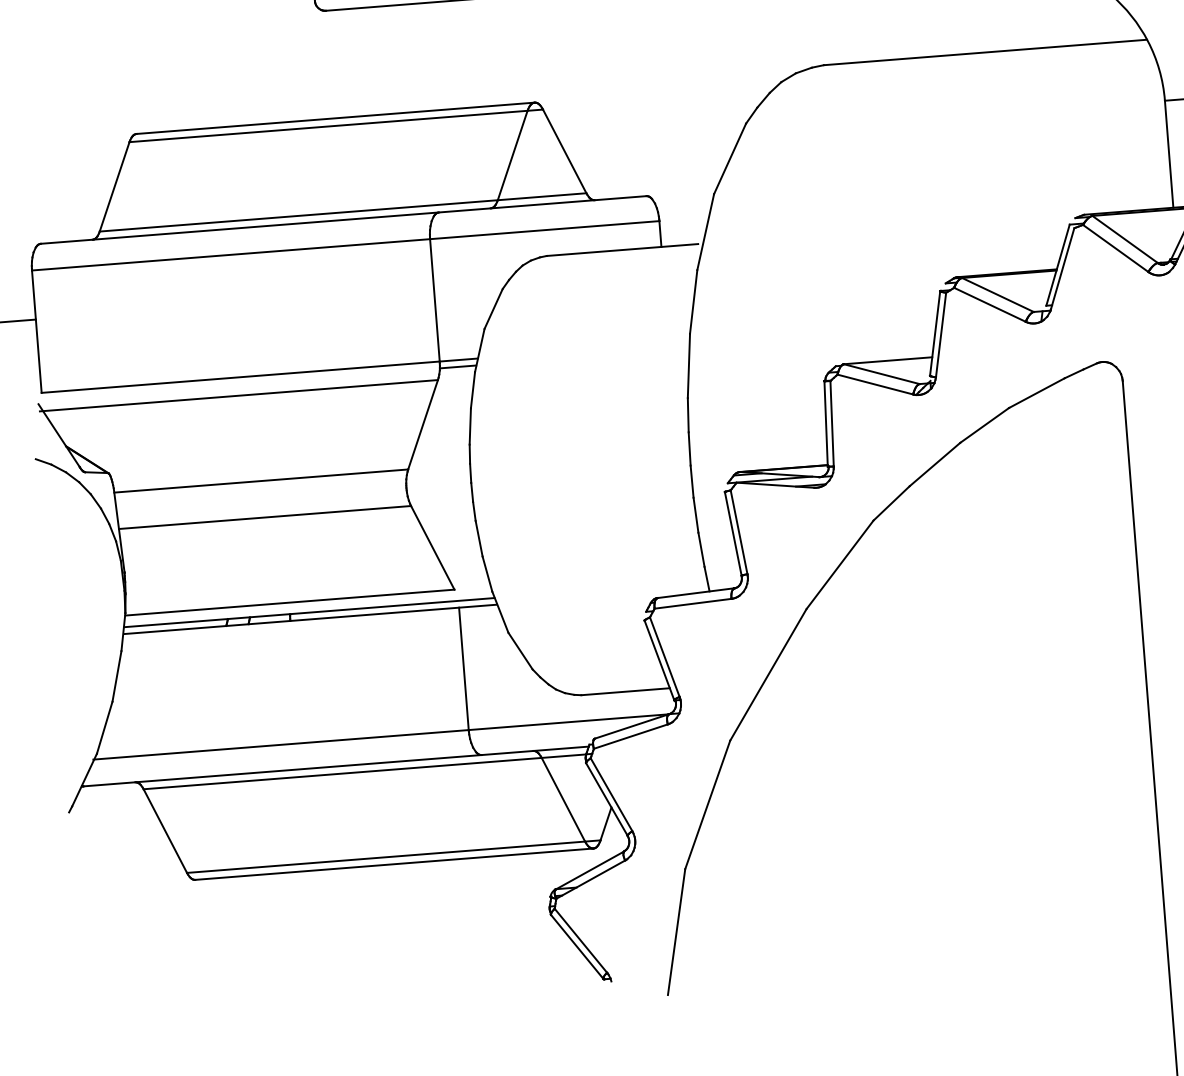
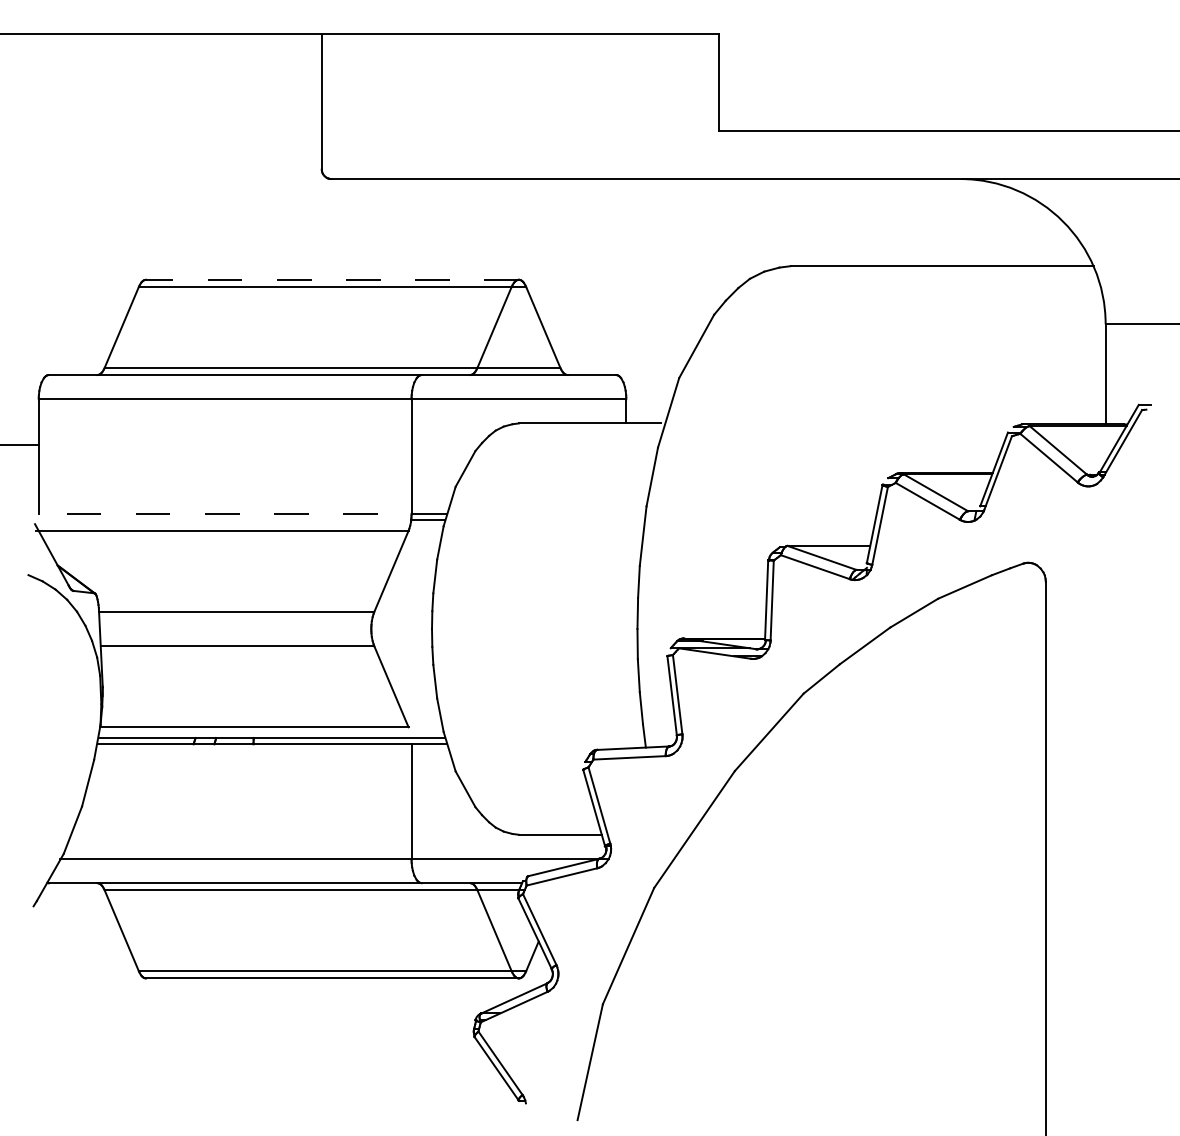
line: (335, 117) -> (332, 279), solid -> dashed
line: (259, 375) -> (242, 513), solid -> dashed

